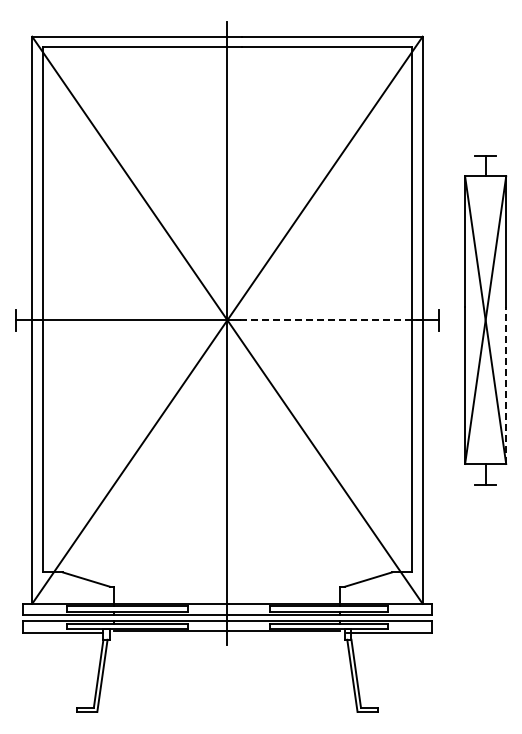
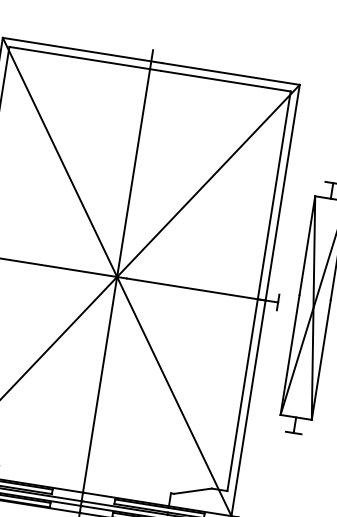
line: (330, 320) -> (195, 289), dashed -> solid
line: (506, 385) -> (321, 360), dashed -> solid

